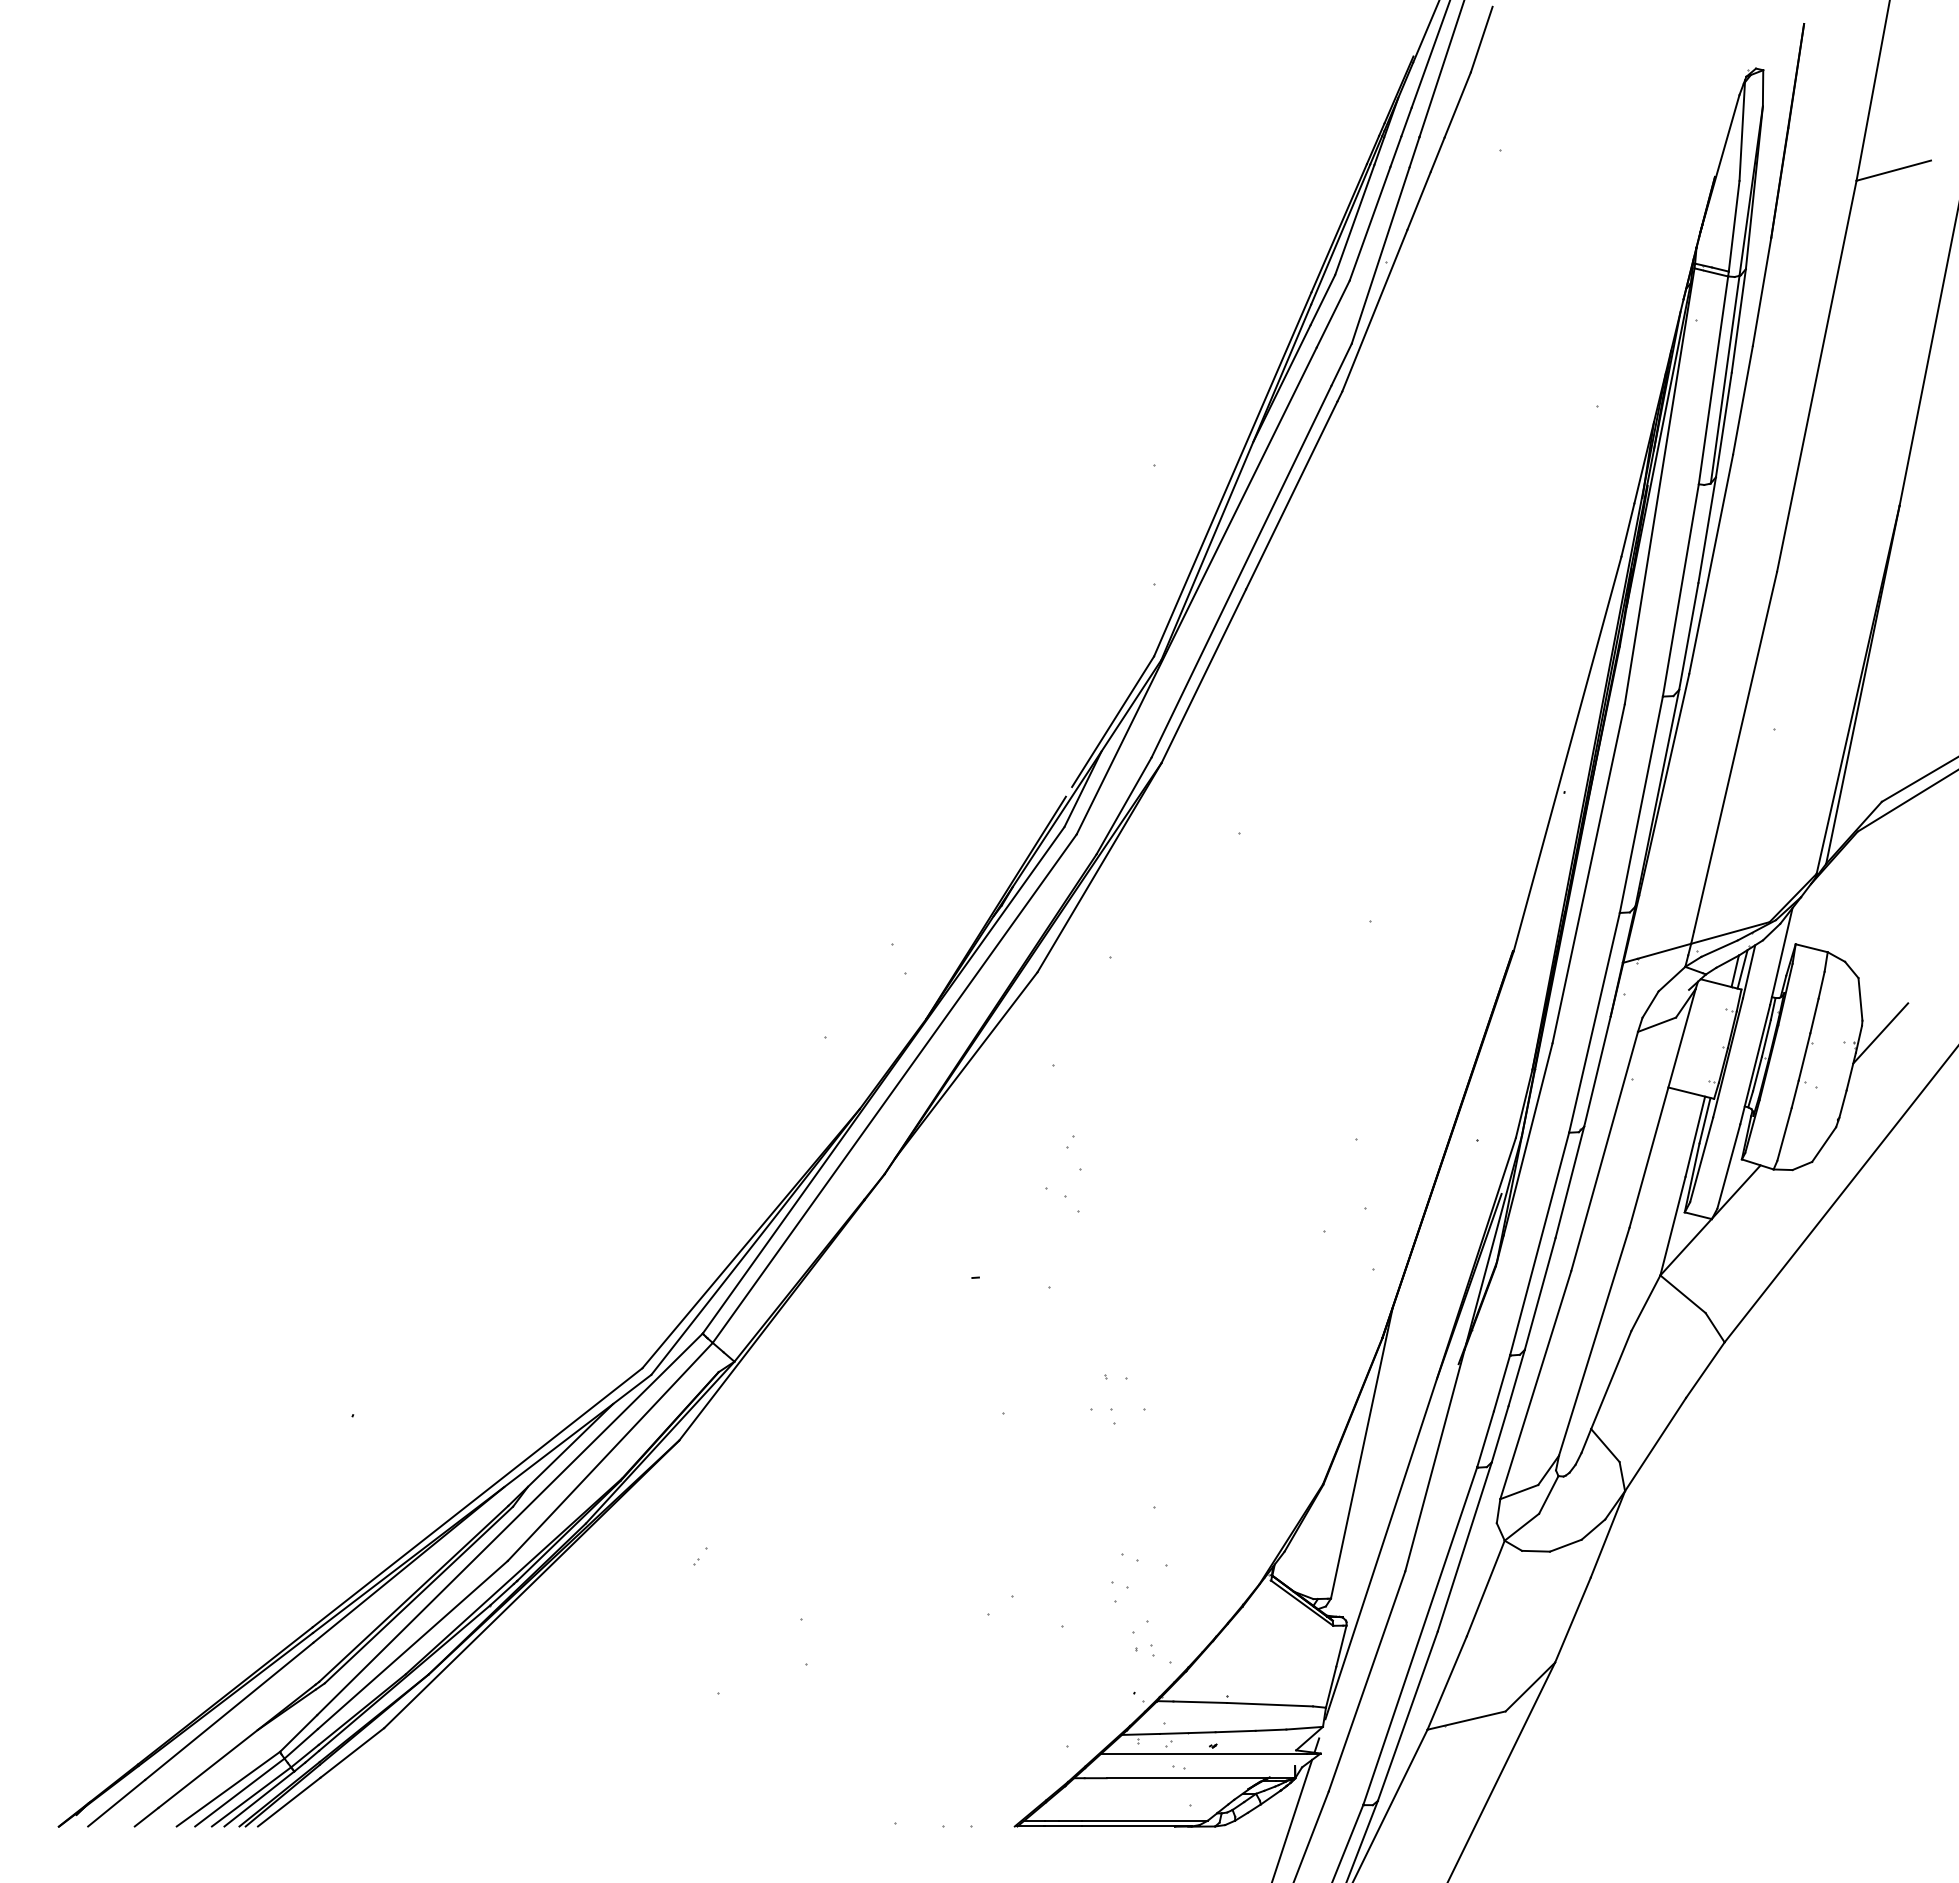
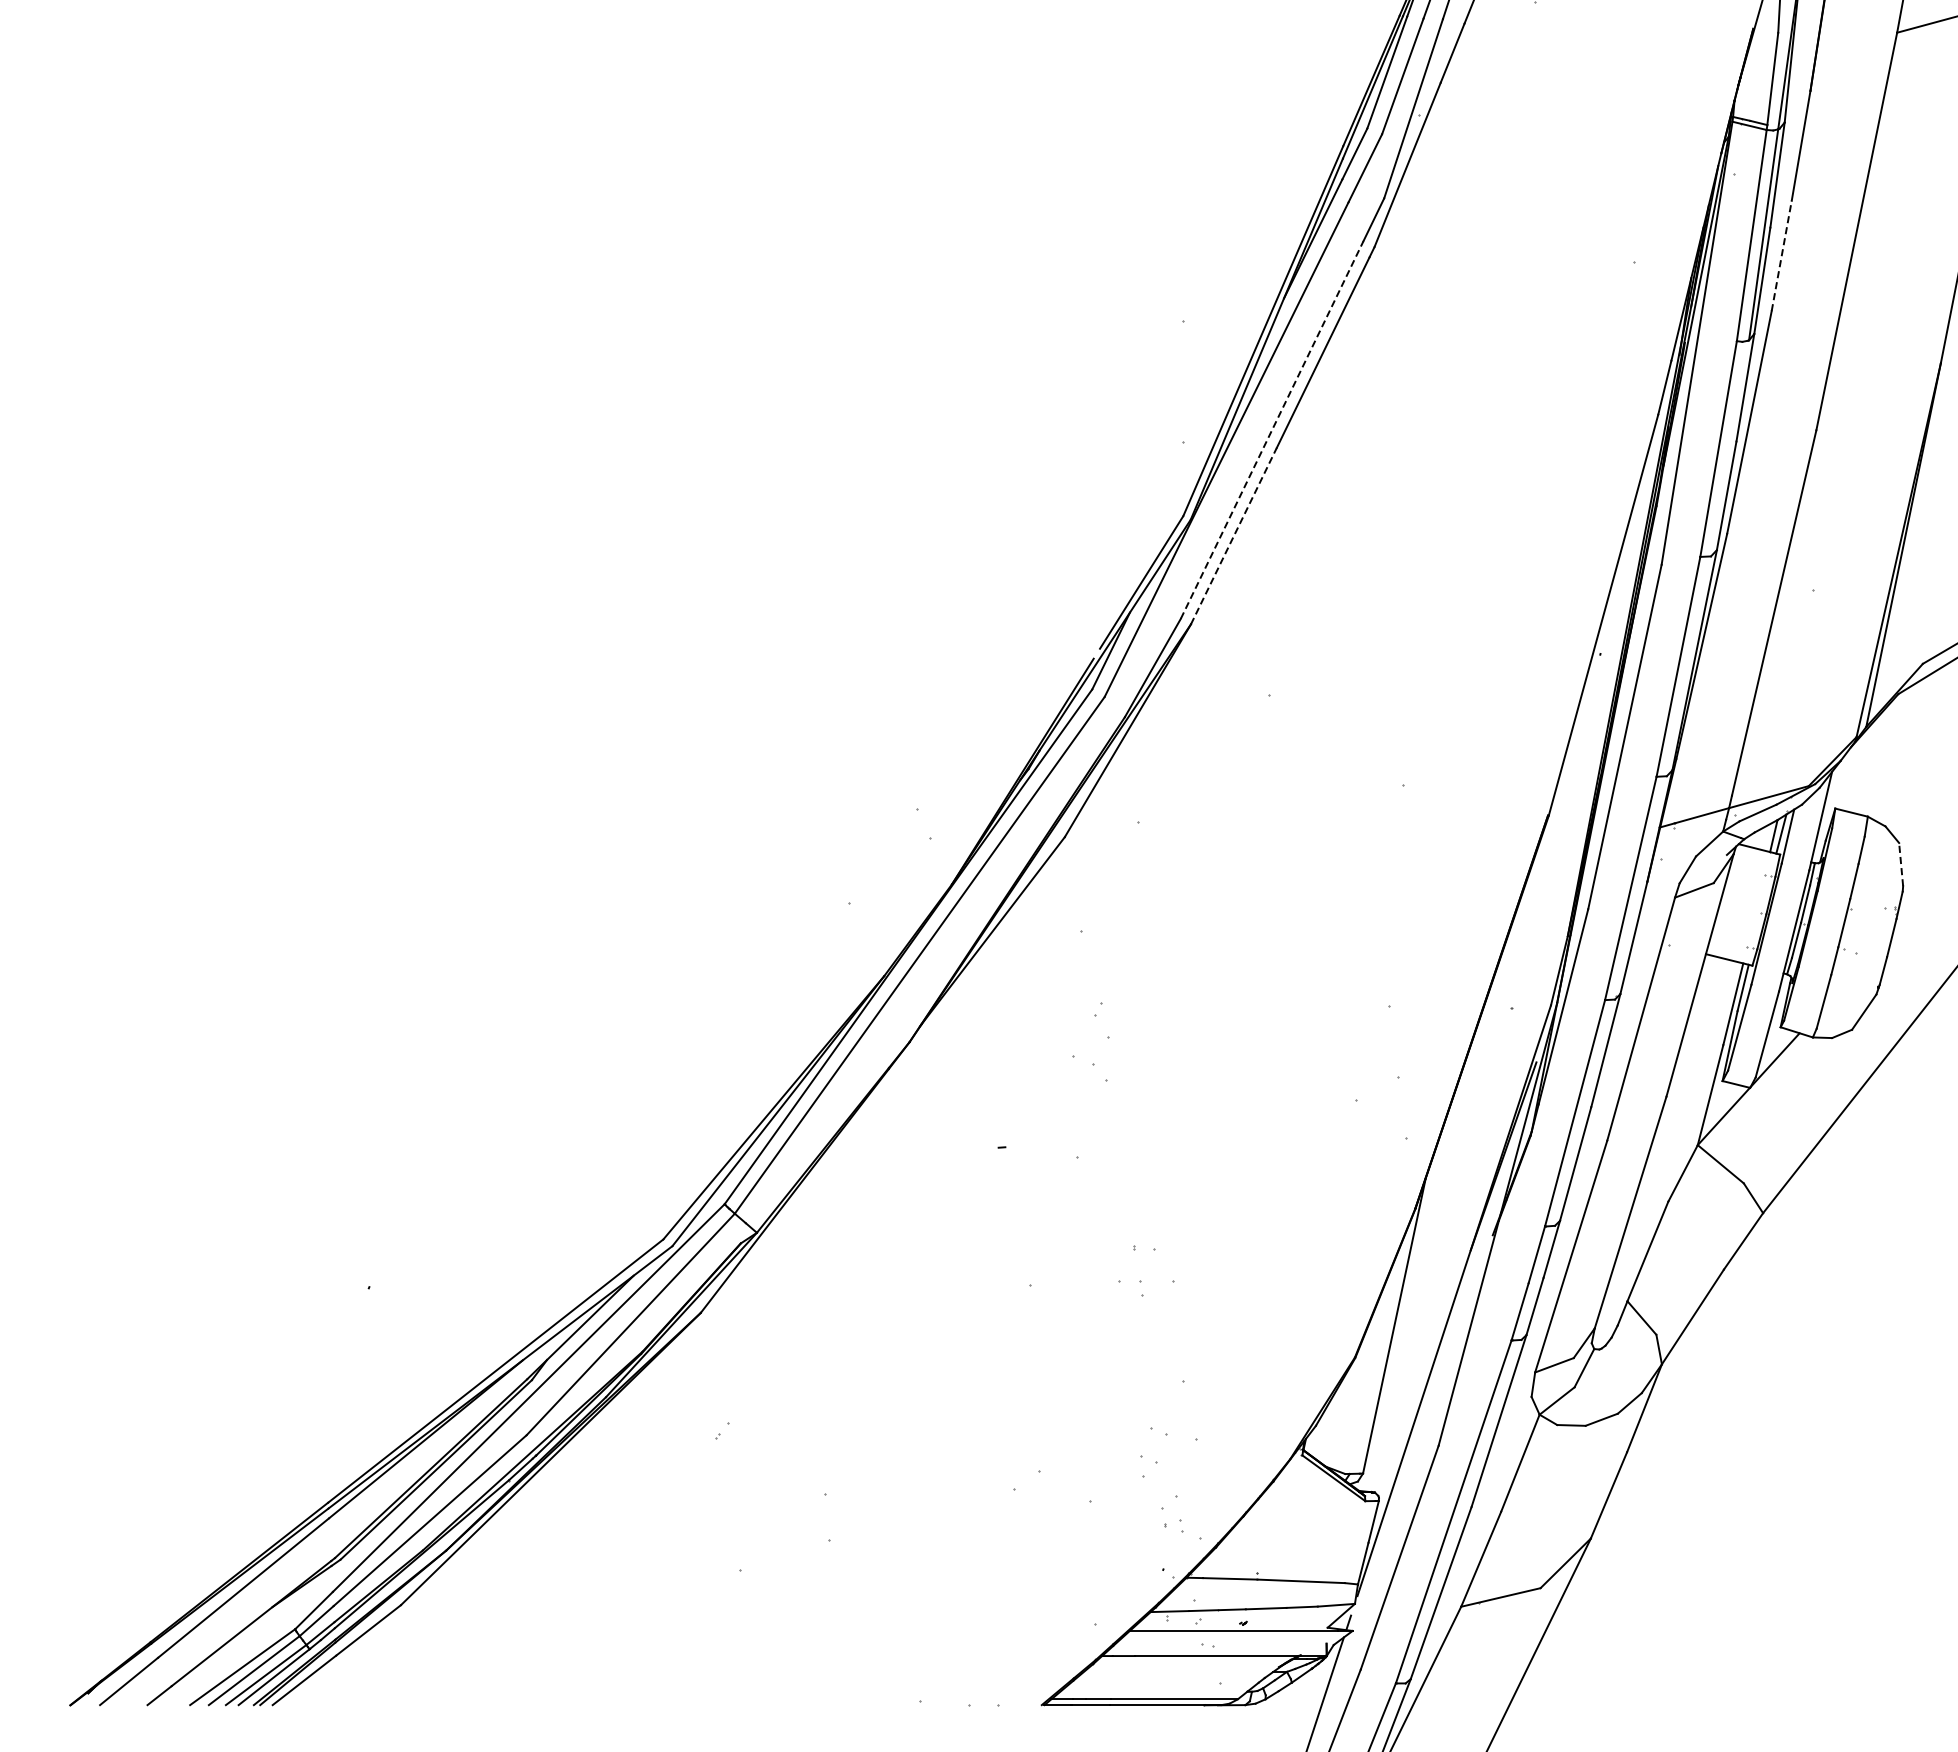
line: (1743, 399) -> (1782, 255), solid -> dashed
line: (1241, 571) -> (1272, 429), solid -> dashed
line: (1203, 676) -> (1233, 536), solid -> dashed
line: (1860, 998) -> (1901, 863), solid -> dashed
line: (1880, 1033) -> (1921, 899), removed

